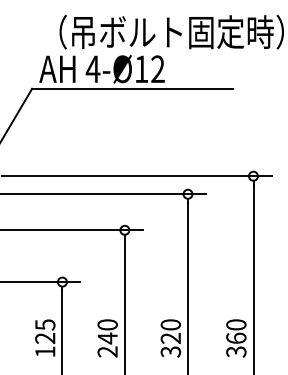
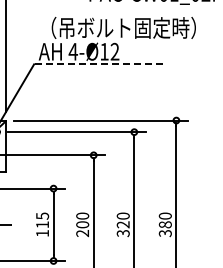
line: (132, 88) -> (98, 64), solid -> dashed
text: (45, 337) -> (42, 224), 125 -> 115
text: (107, 337) -> (82, 224), 240 -> 200
text: (234, 337) -> (164, 224), 360 -> 380

